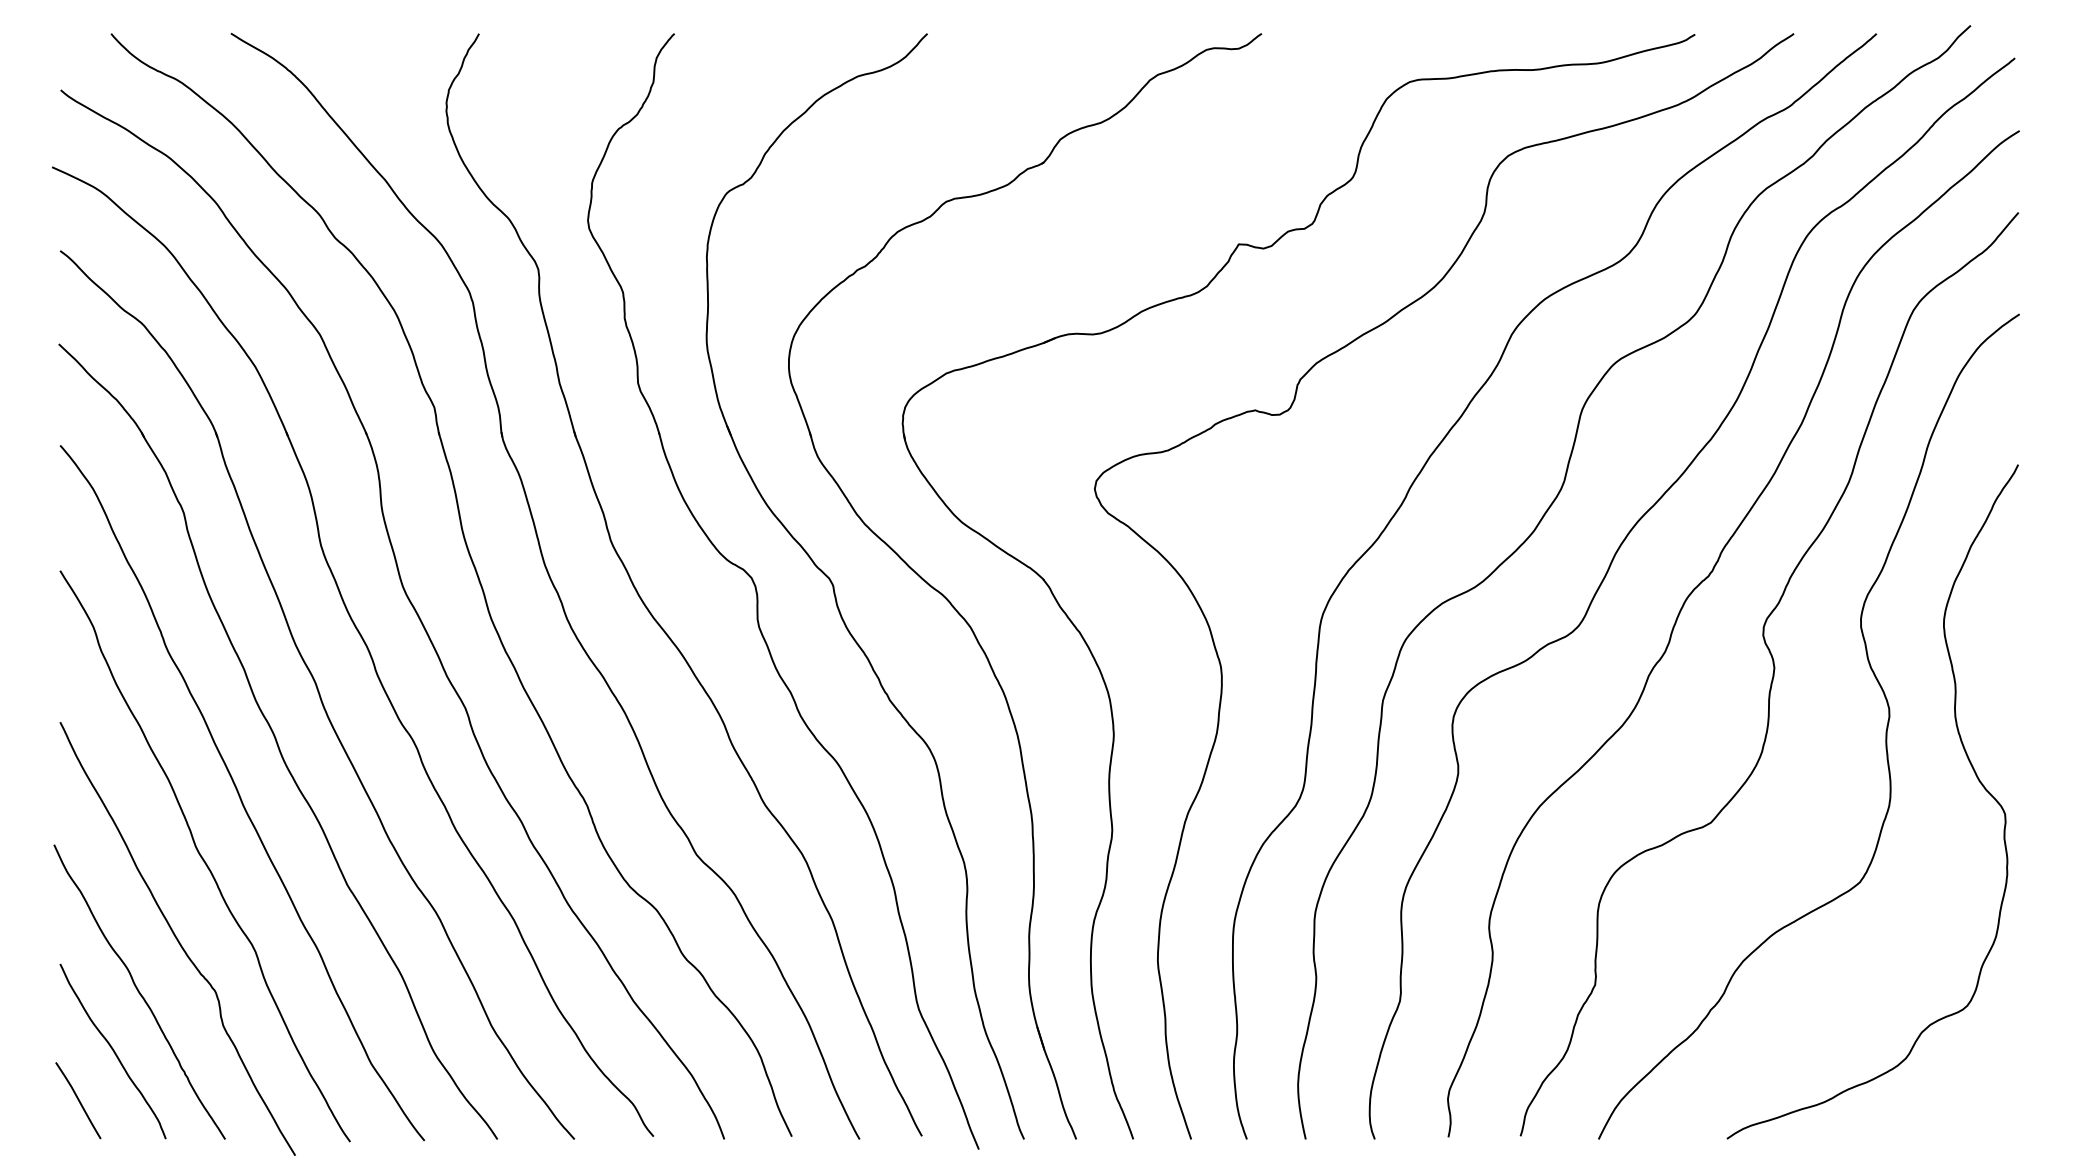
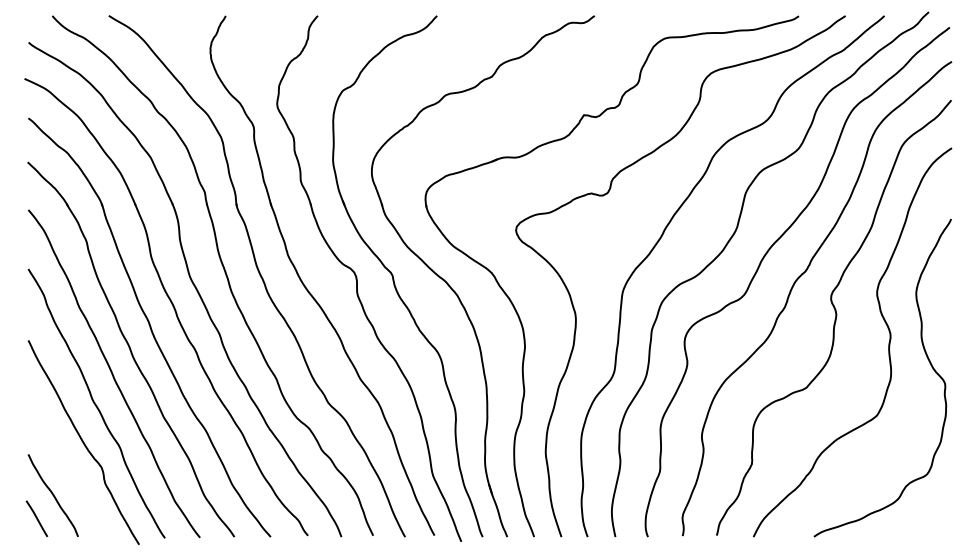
curve: (138, 991) -> (65, 467), removed

